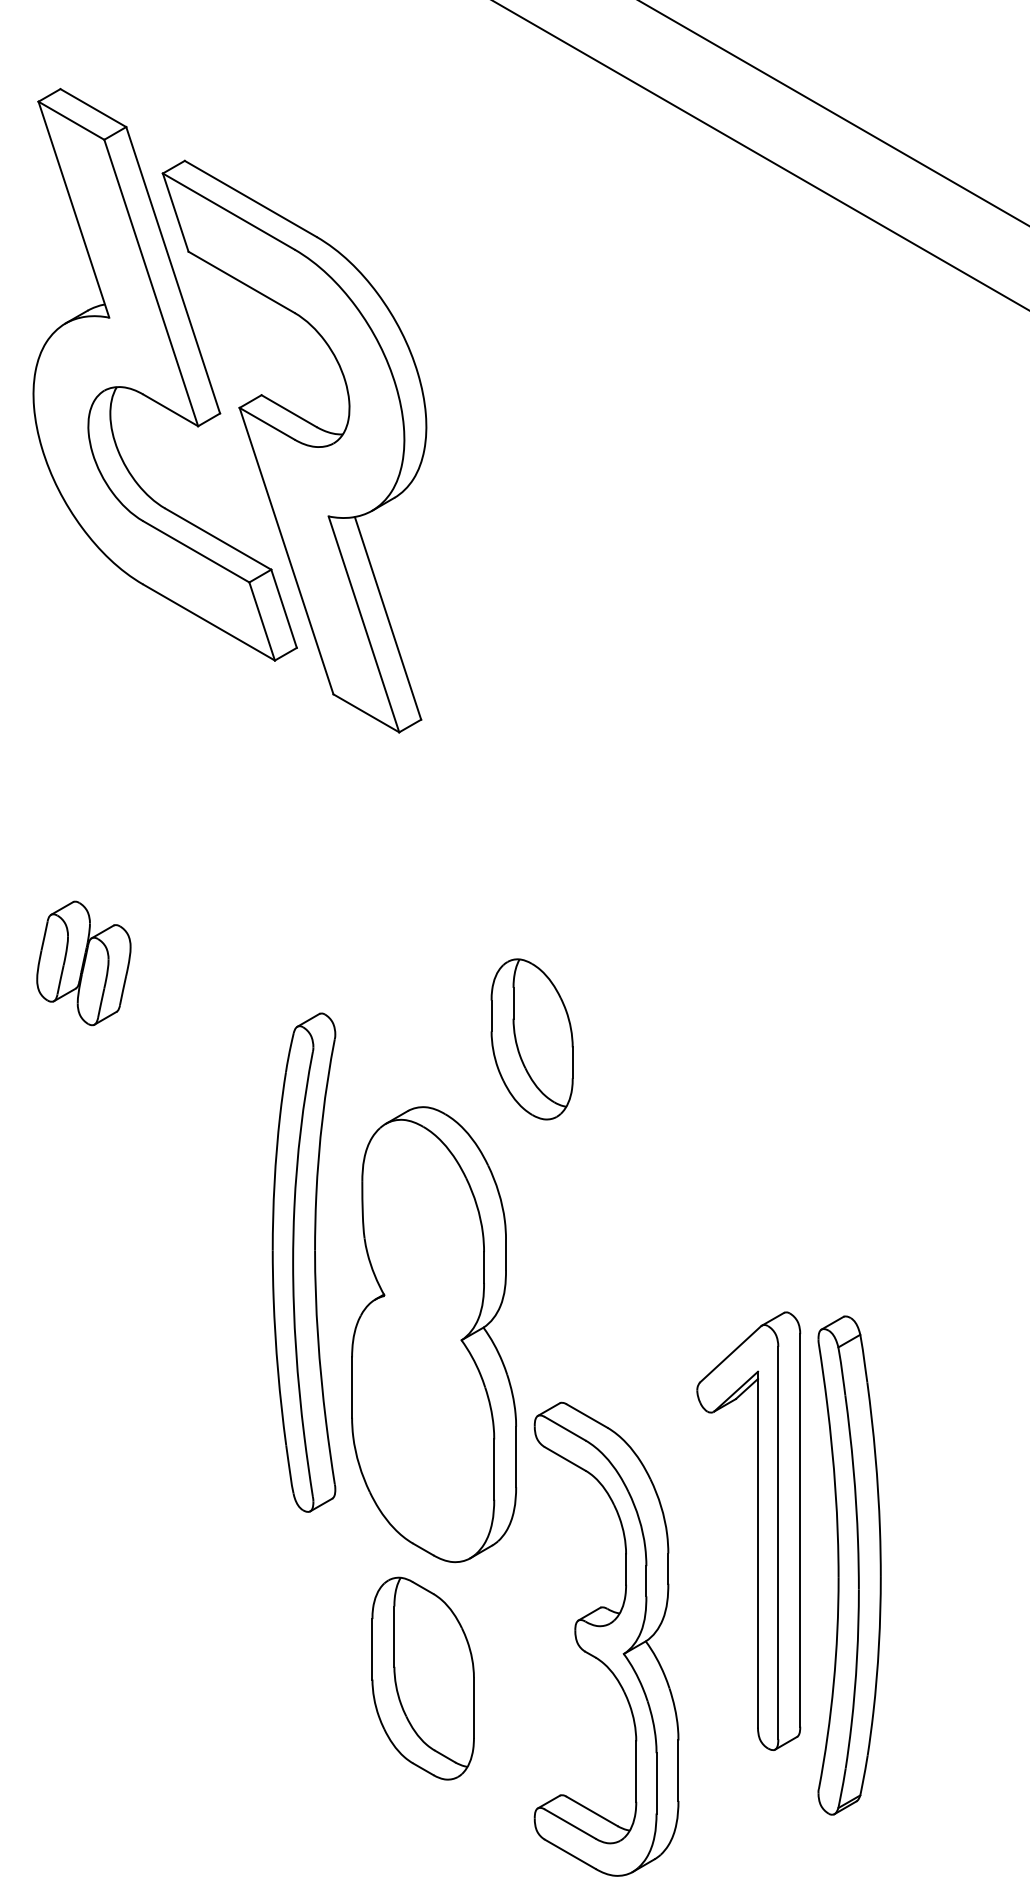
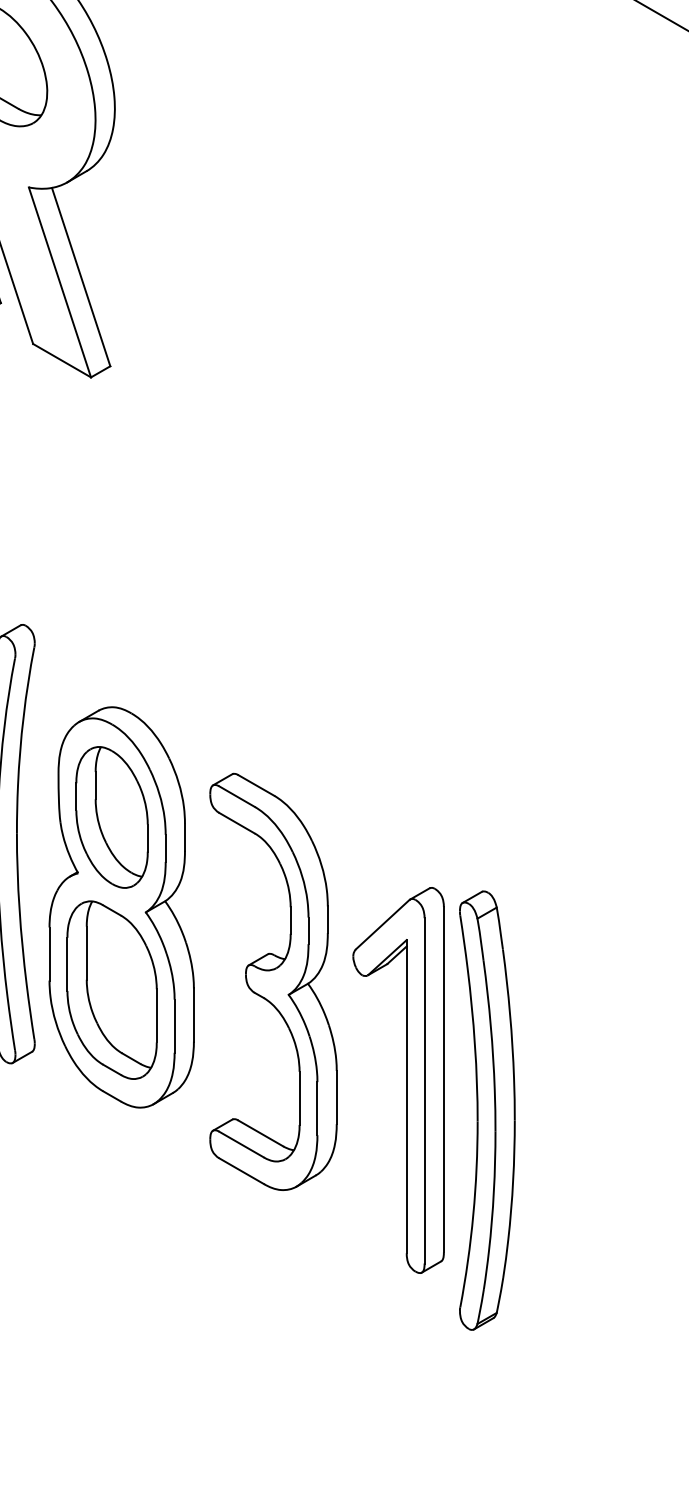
part: (531, 1039) -> (111, 817), moved
part: (606, 1638) -> (273, 981), moved
part: (422, 1678) -> (111, 990), moved

